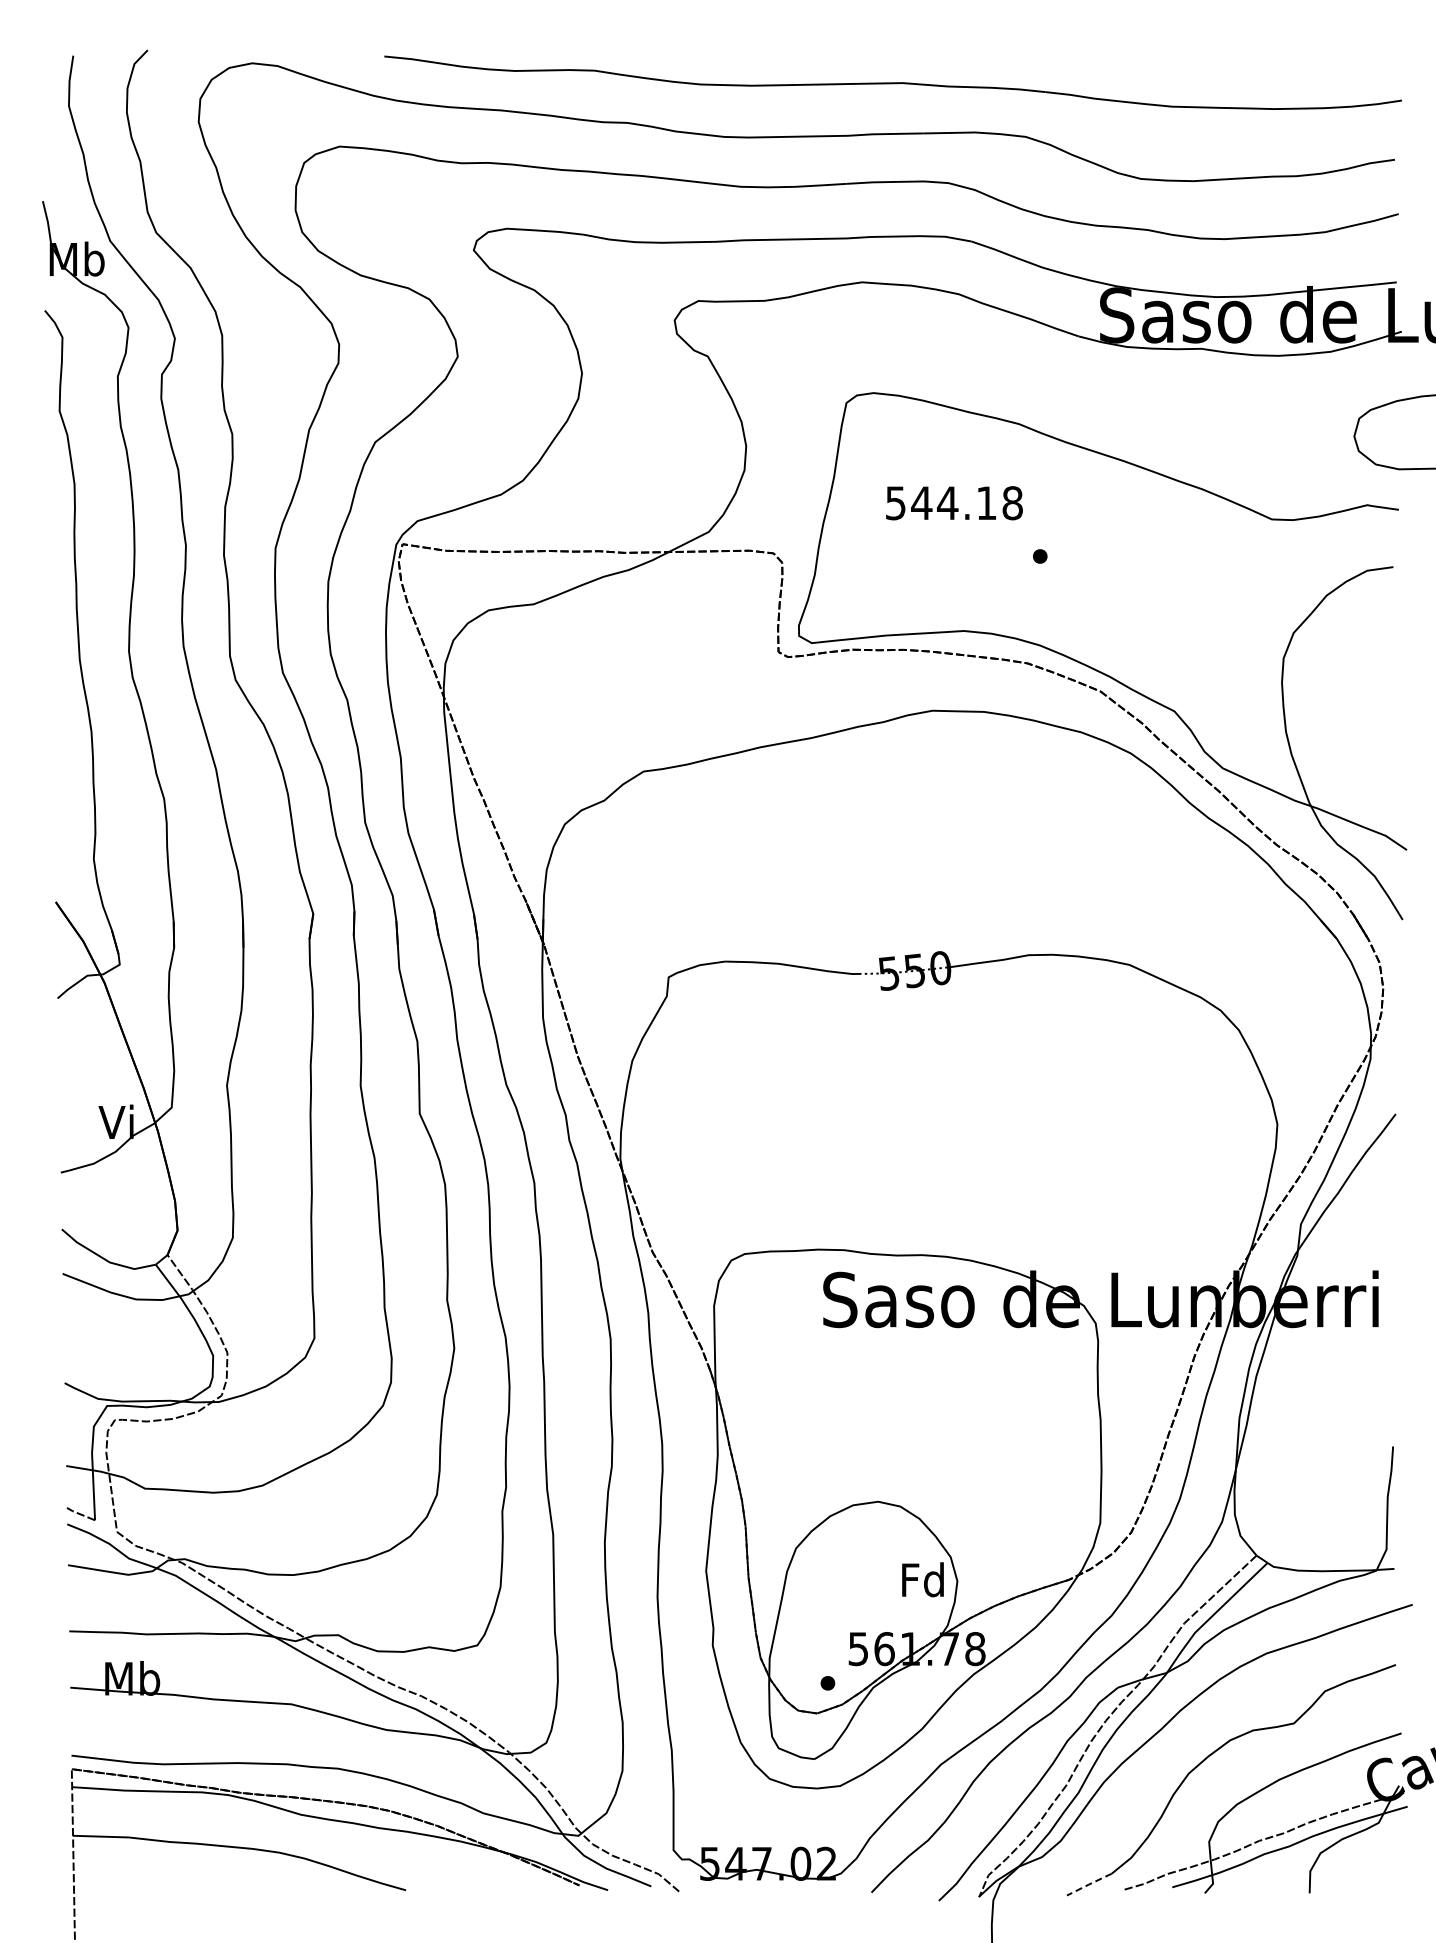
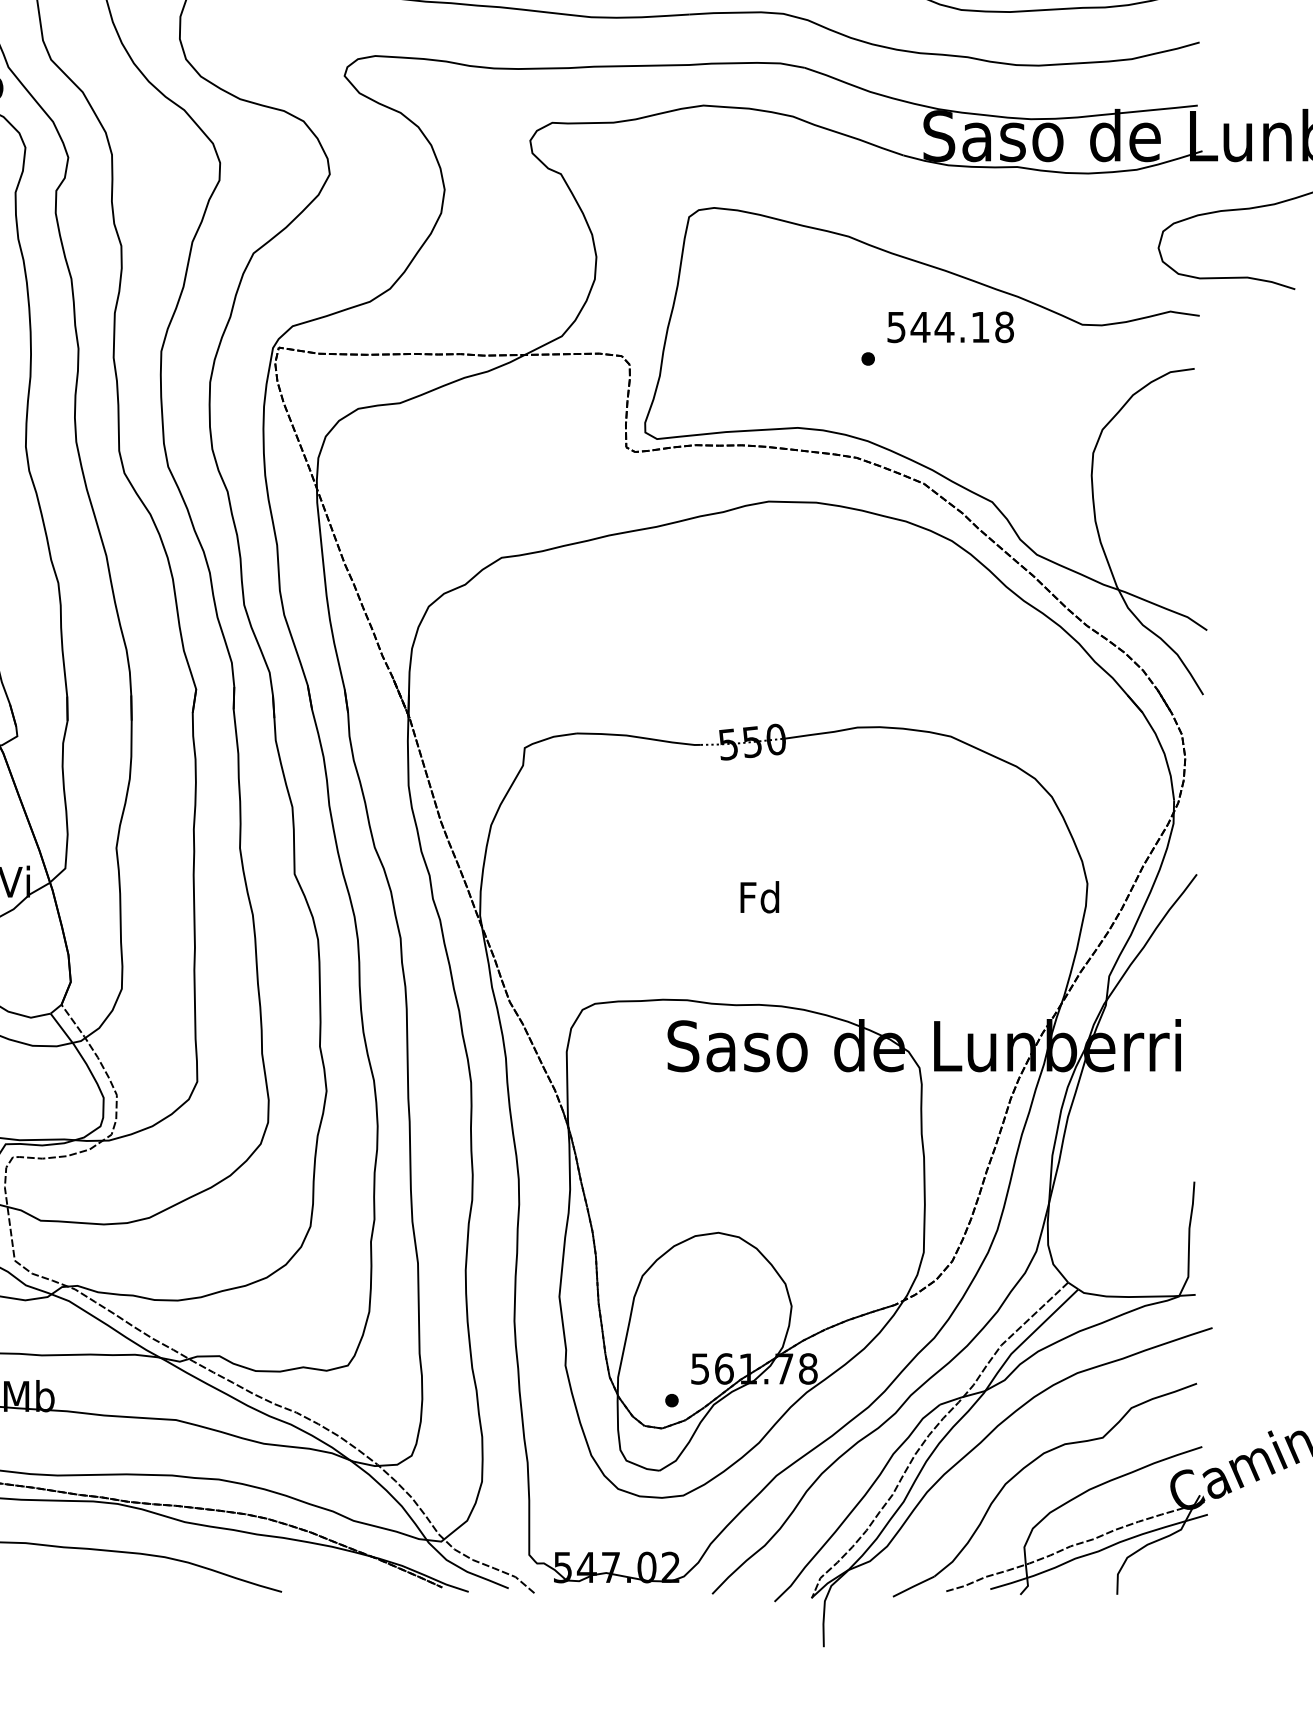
text: (954, 503) -> (950, 327), moved
text: (922, 1579) -> (759, 897), moved
line: (1088, 1884) -> (912, 1586), dashed -> solid

